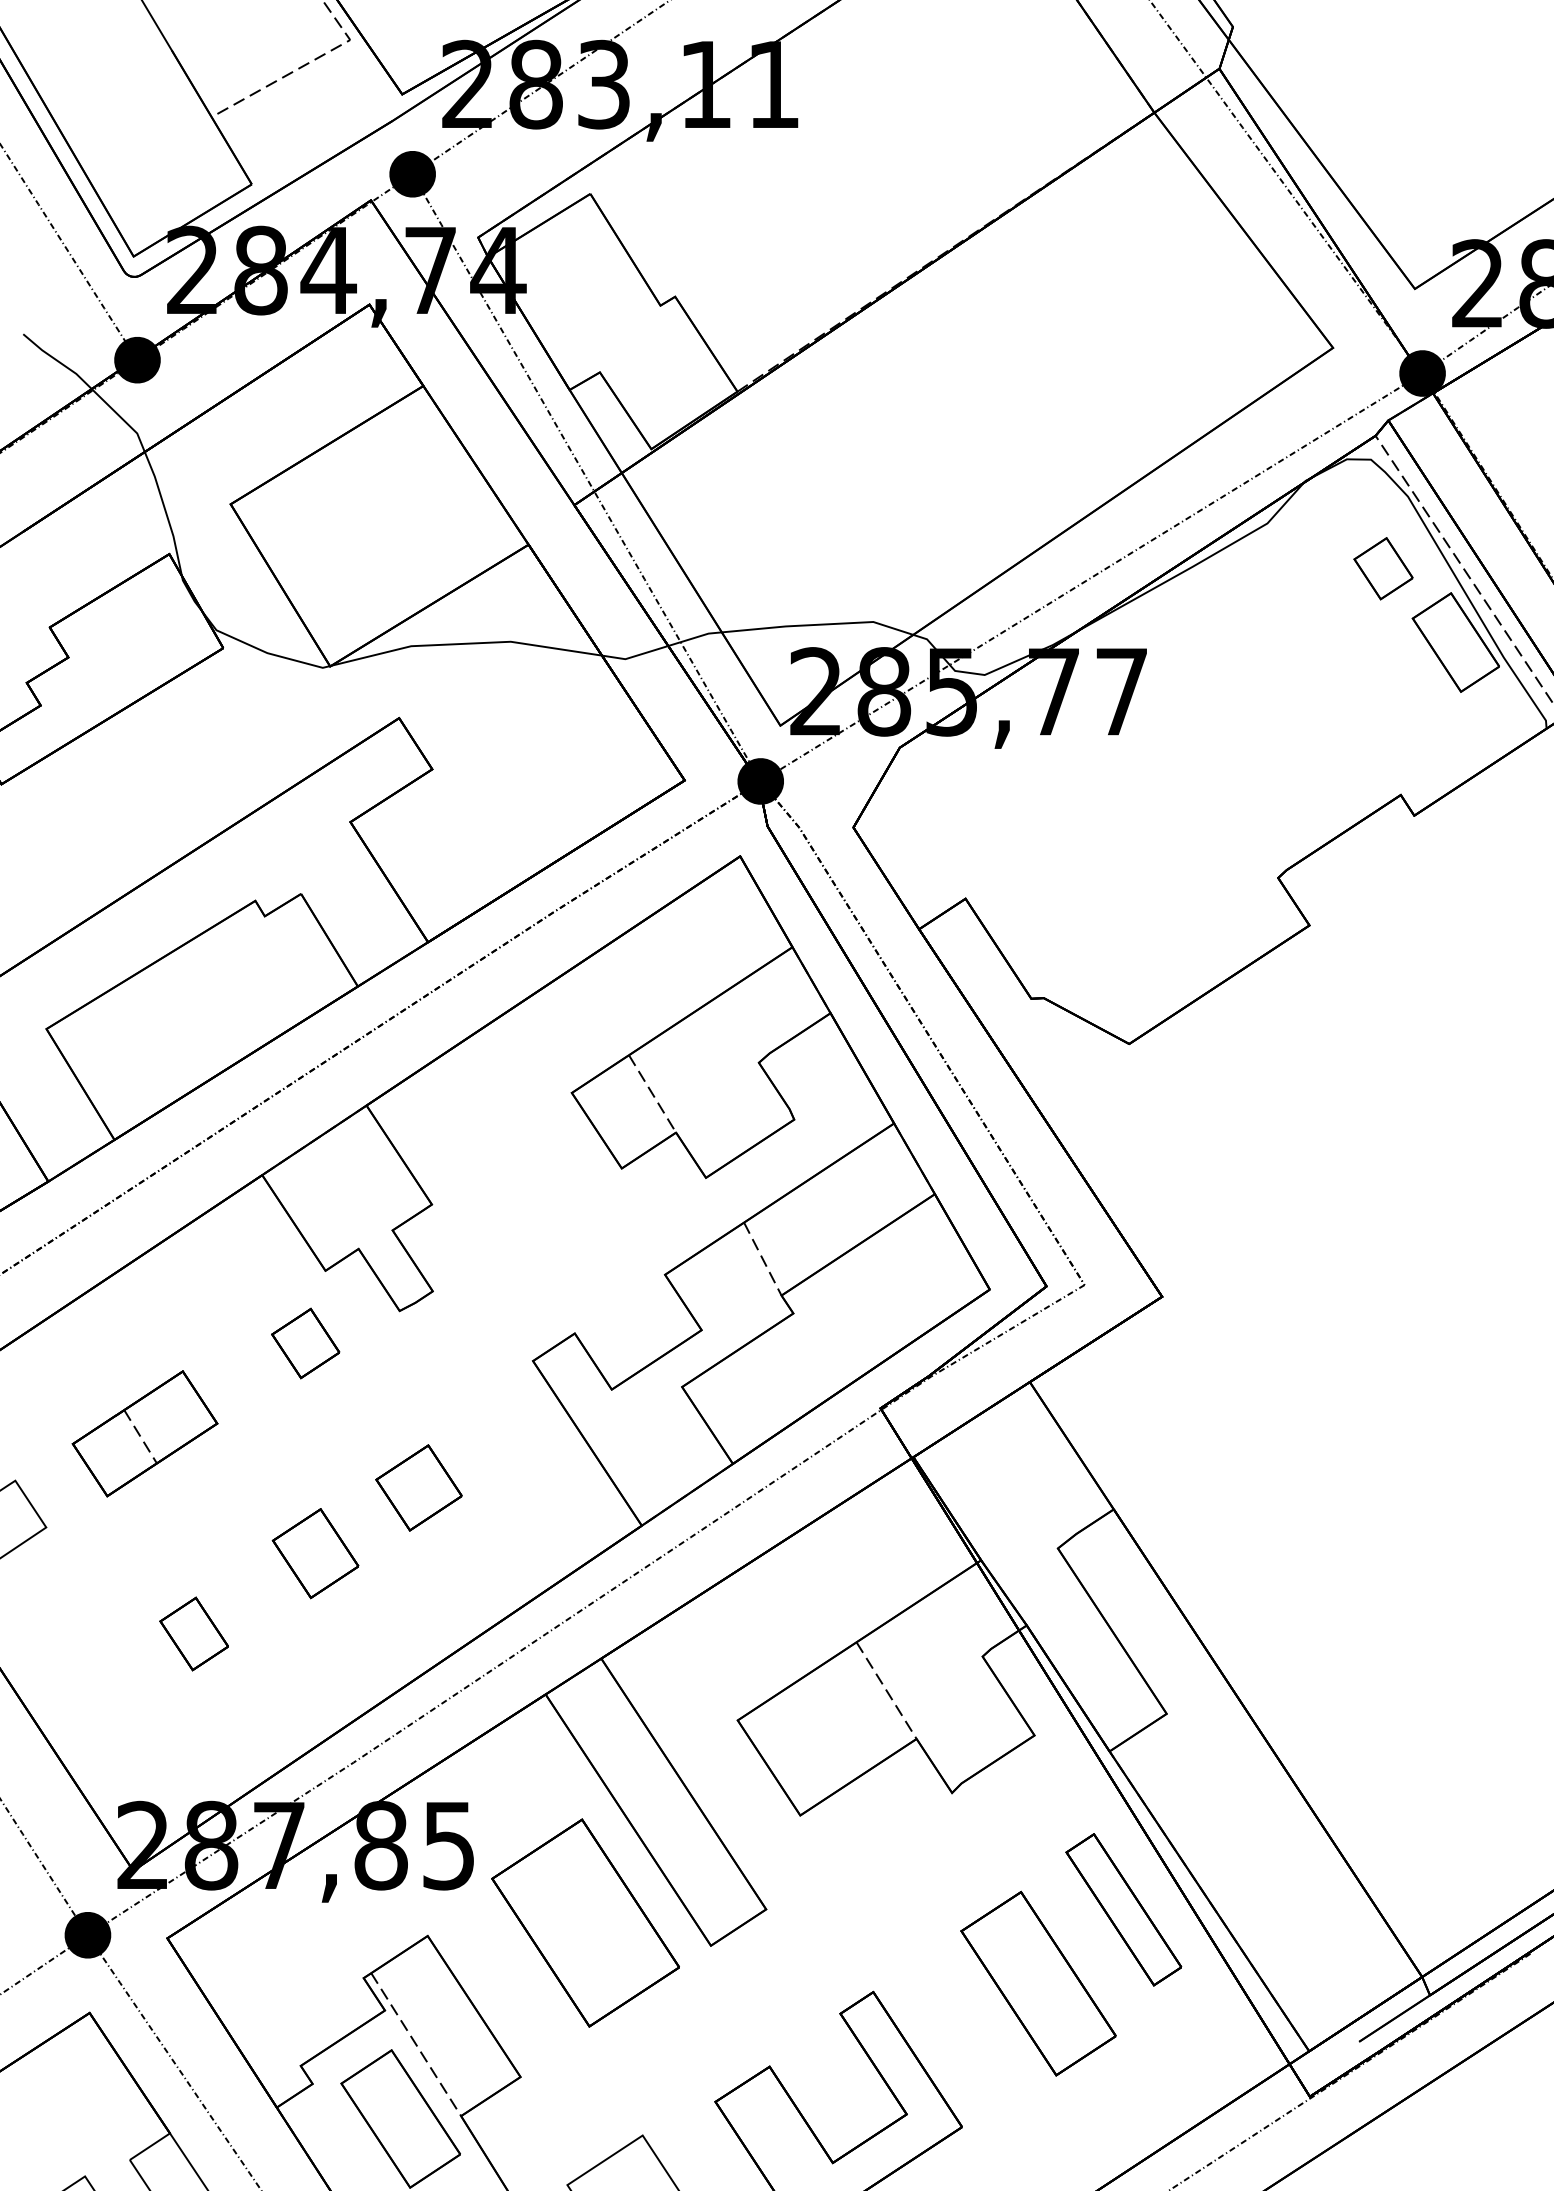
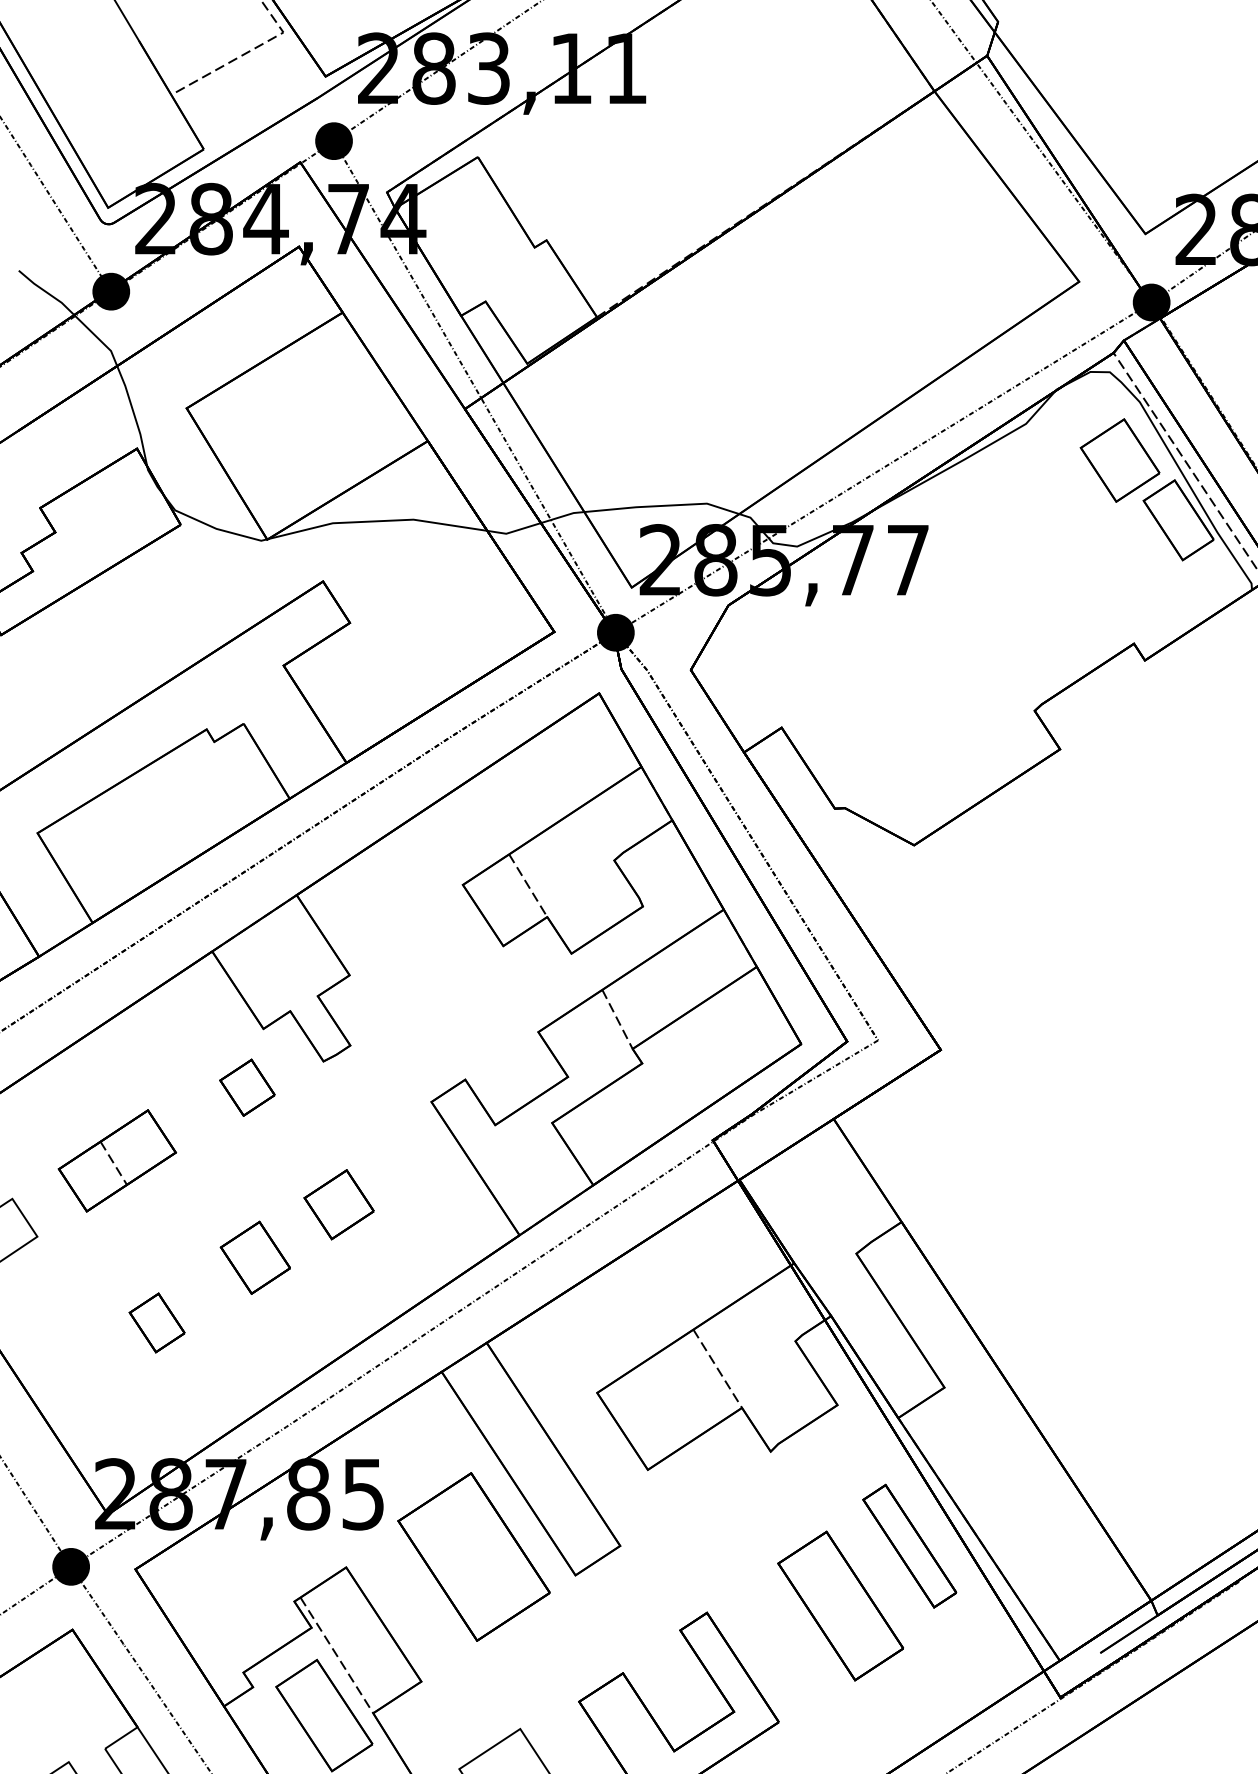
part: (1382, 568) -> (1119, 460), size x1.67

